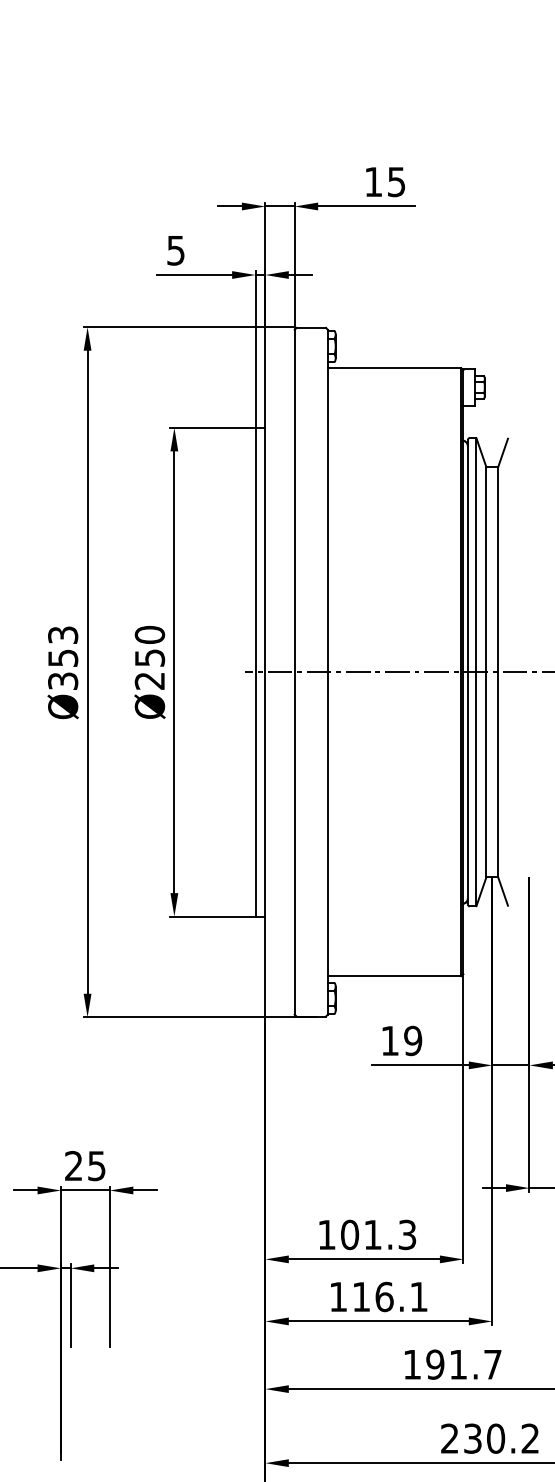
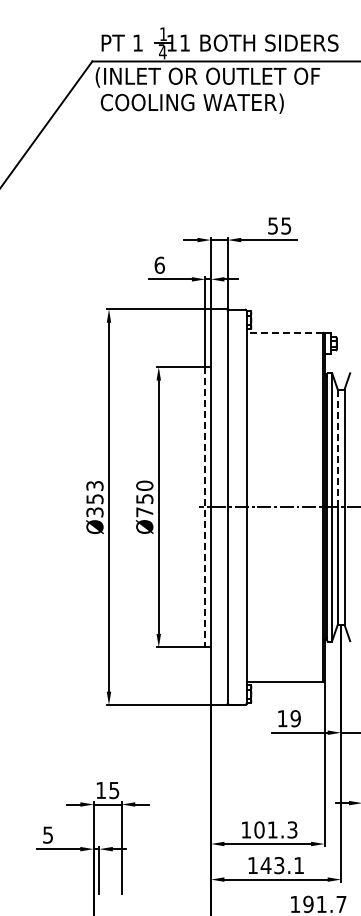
text: (372, 181) -> (272, 225), 15 -> 55
text: (175, 249) -> (159, 264), 5 -> 6
line: (393, 367) -> (284, 332), solid -> dashed
line: (485, 569) -> (337, 448), solid -> dashed
line: (255, 672) -> (205, 507), solid -> dashed
text: (149, 681) -> (144, 512), Ø250 -> Ø750
text: (72, 1164) -> (100, 789), 25 -> 15
text: (372, 1296) -> (272, 865), 116.1 -> 143.1

